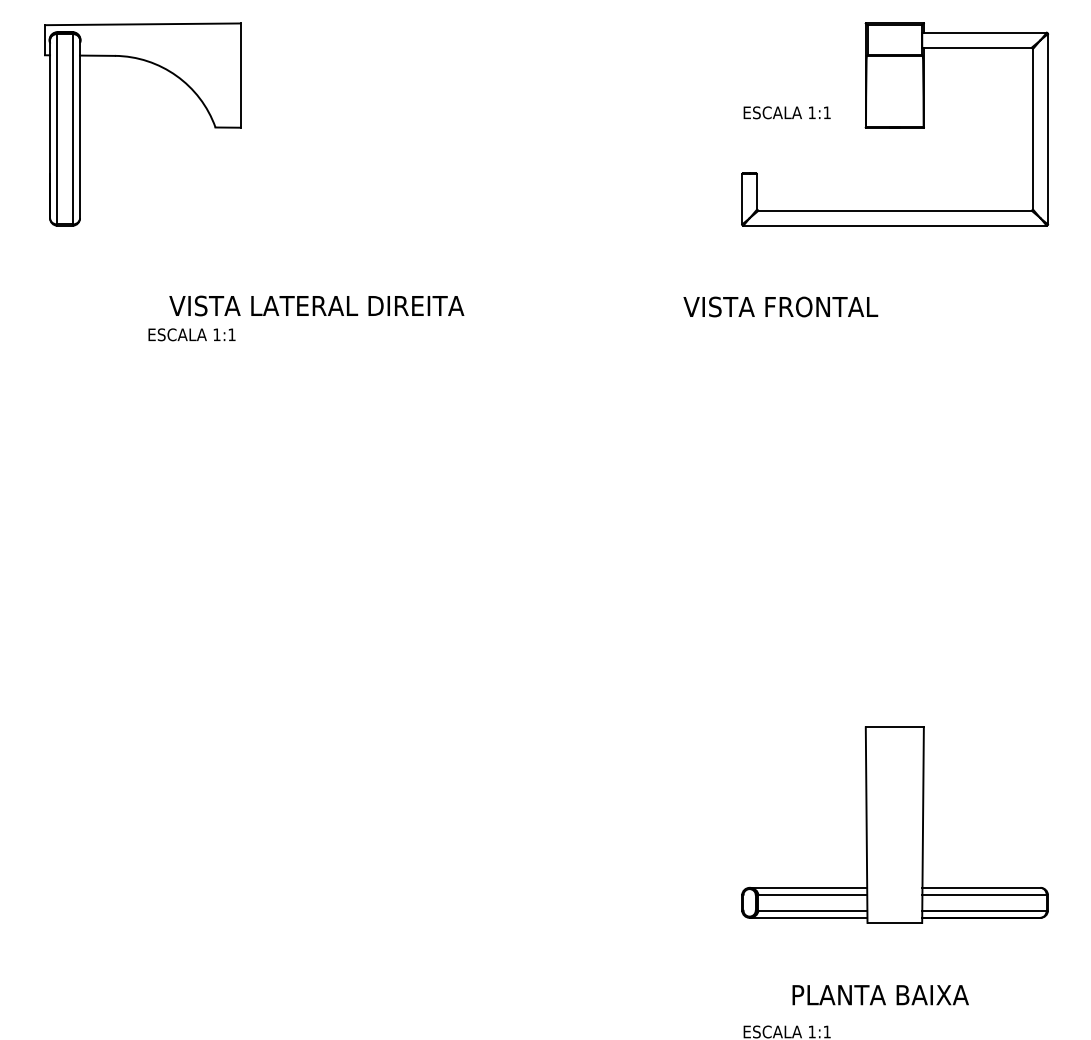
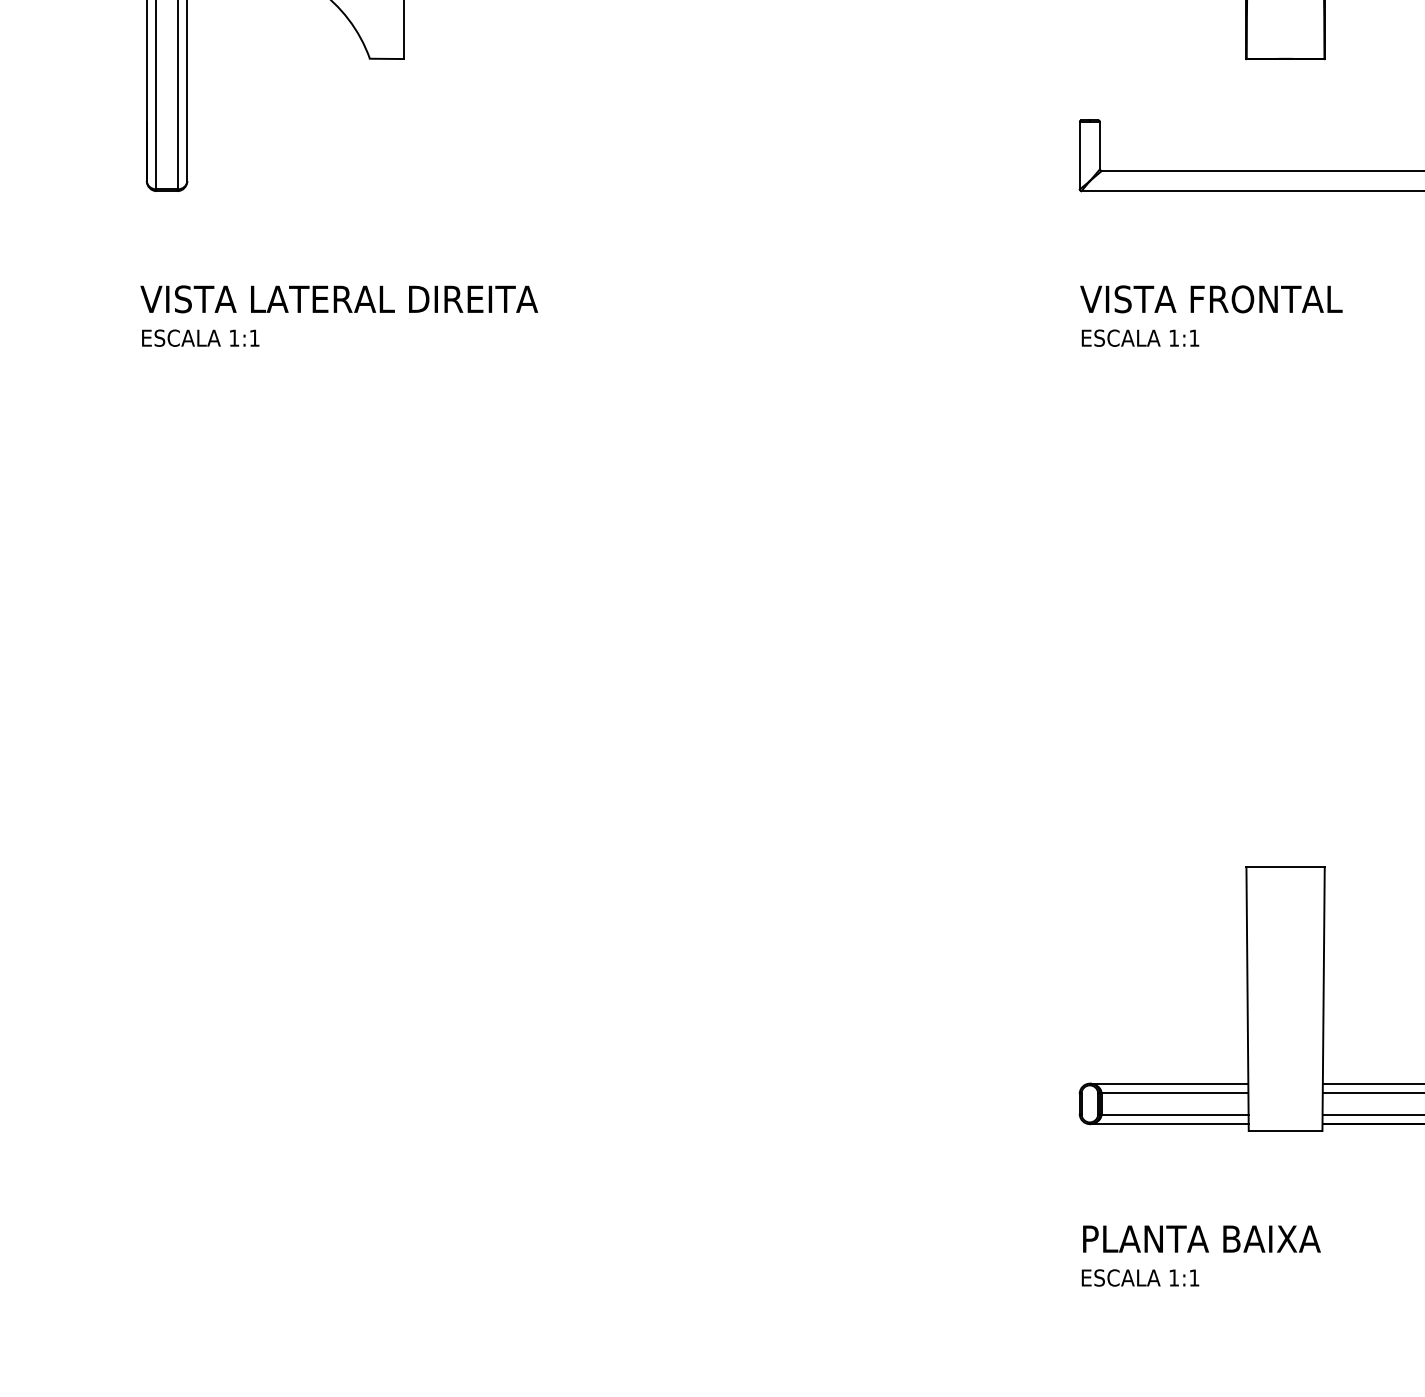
text: (786, 112) -> (1139, 337), moved
text: (316, 305) -> (338, 298), moved
text: (780, 306) -> (1211, 298), moved
text: (191, 334) -> (200, 337), moved
text: (880, 995) -> (1201, 1239), moved

